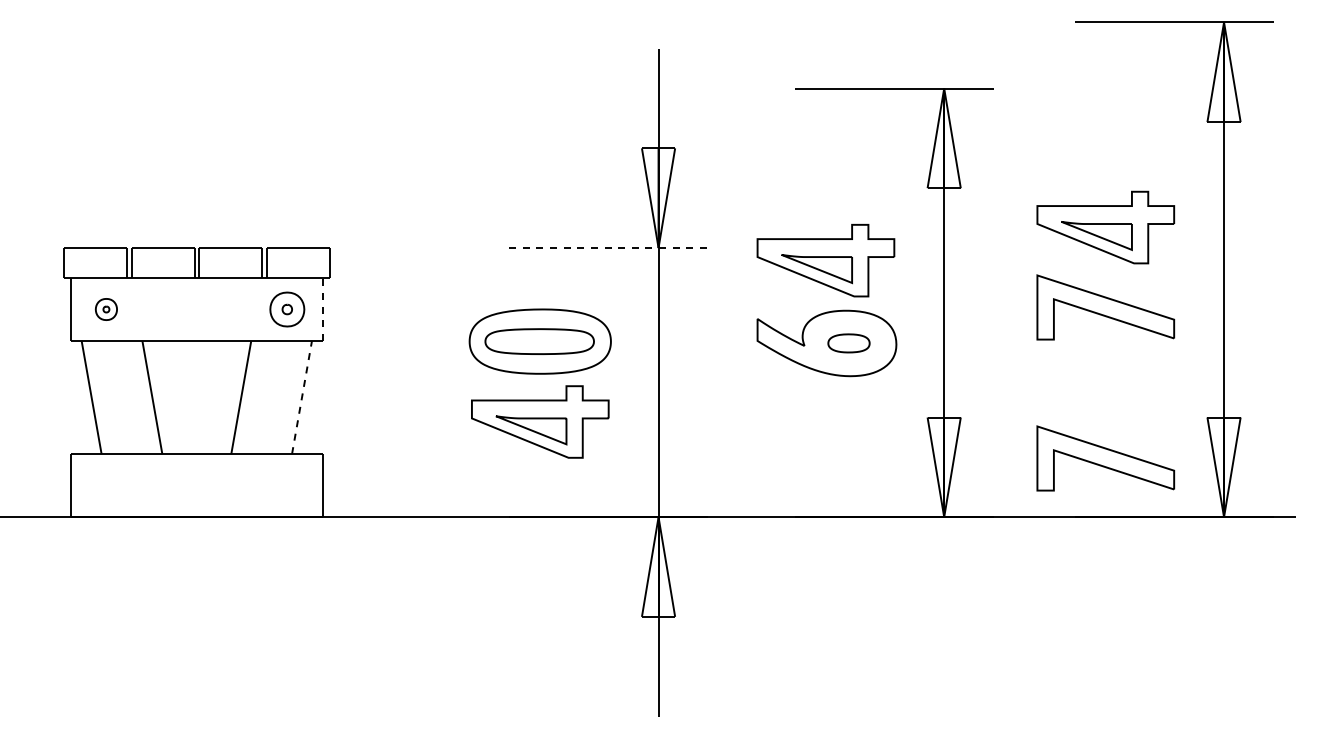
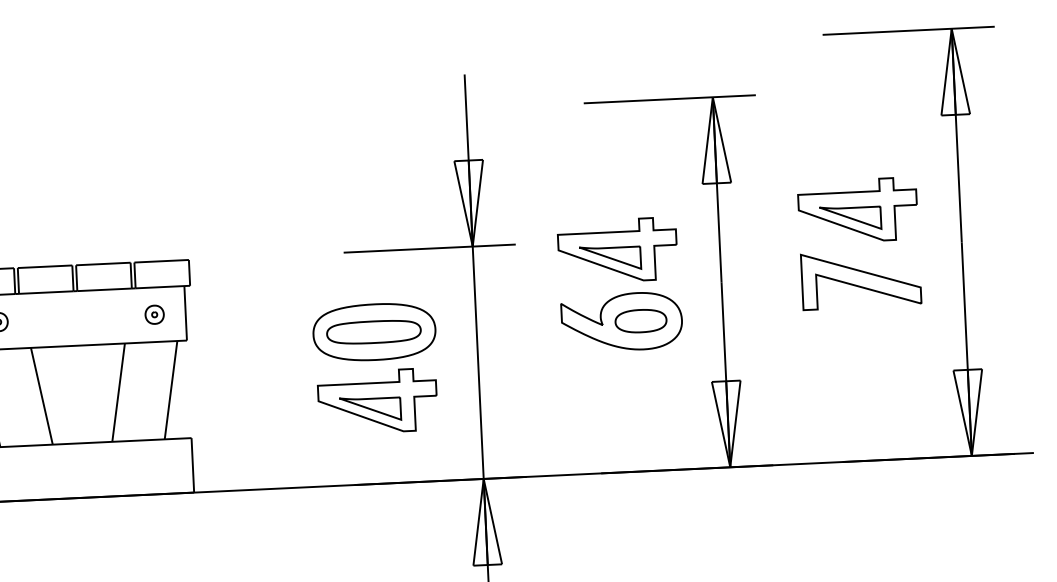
line: (608, 248) -> (429, 249), dashed -> solid
part: (286, 309) -> (154, 314), size x0.62
line: (323, 309) -> (186, 313), dashed -> solid
part: (848, 343) -> (640, 321), size x1.43
line: (302, 397) -> (171, 390), dashed -> solid
part: (1105, 458) -> (867, 410), removed

